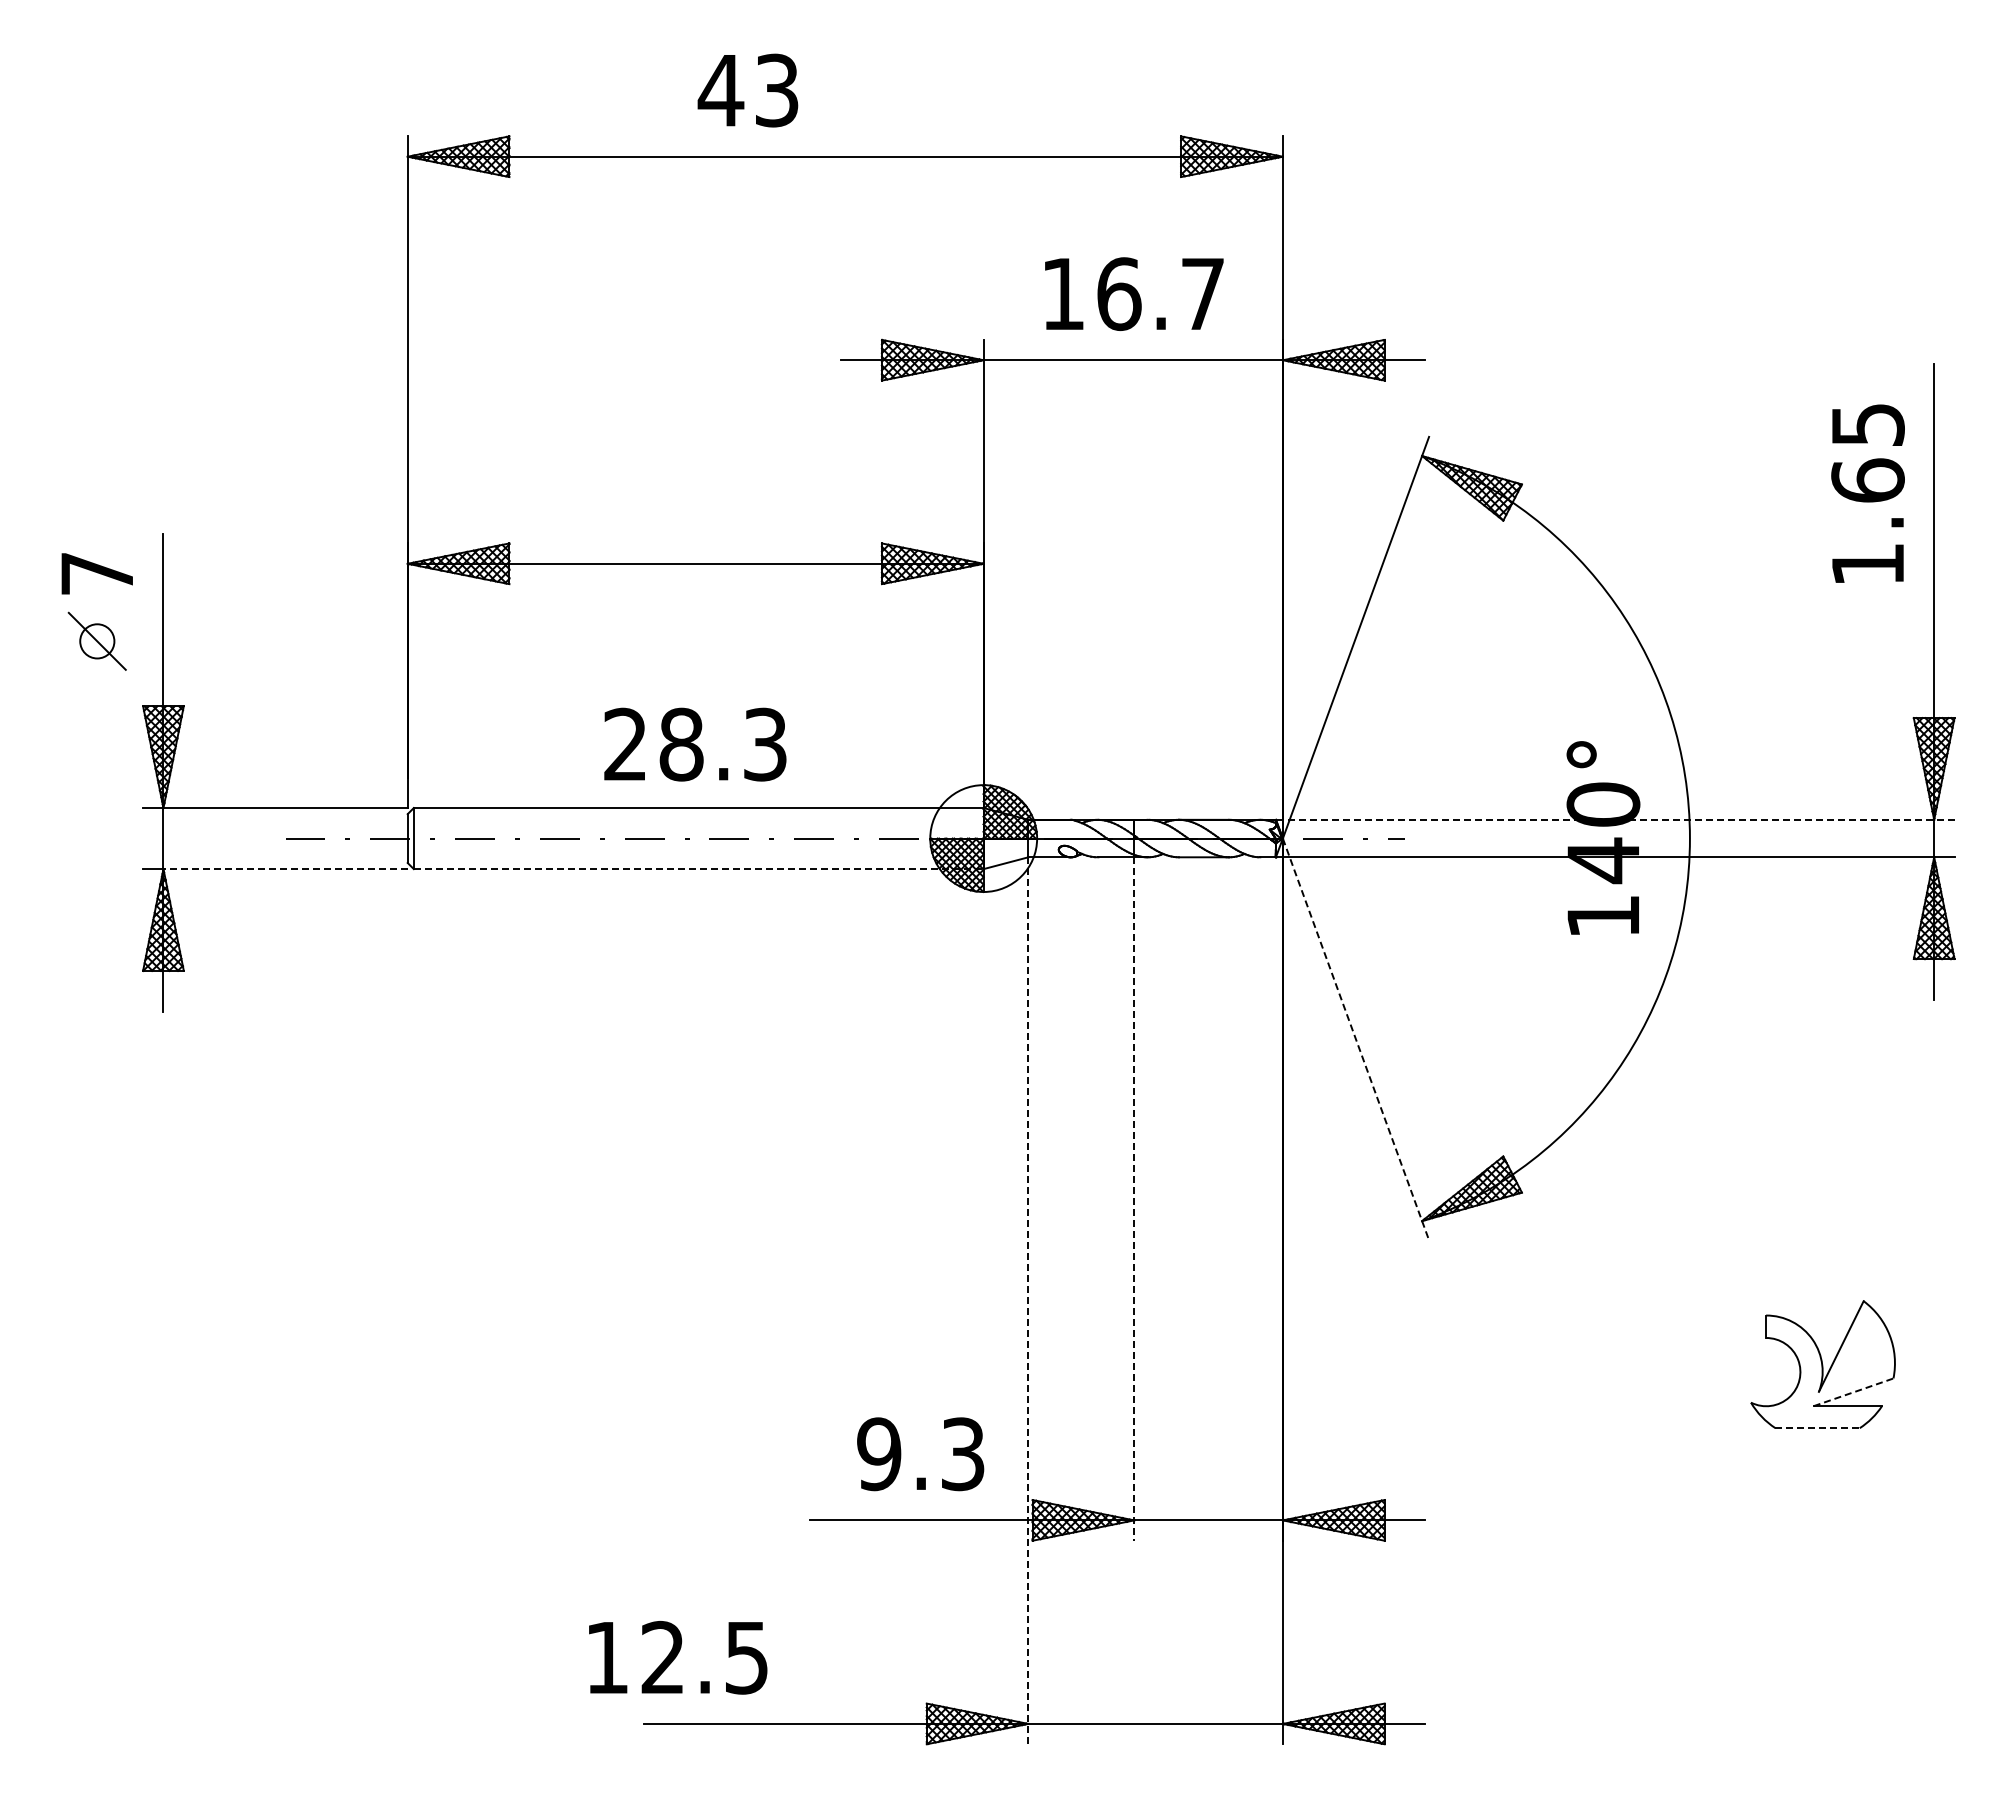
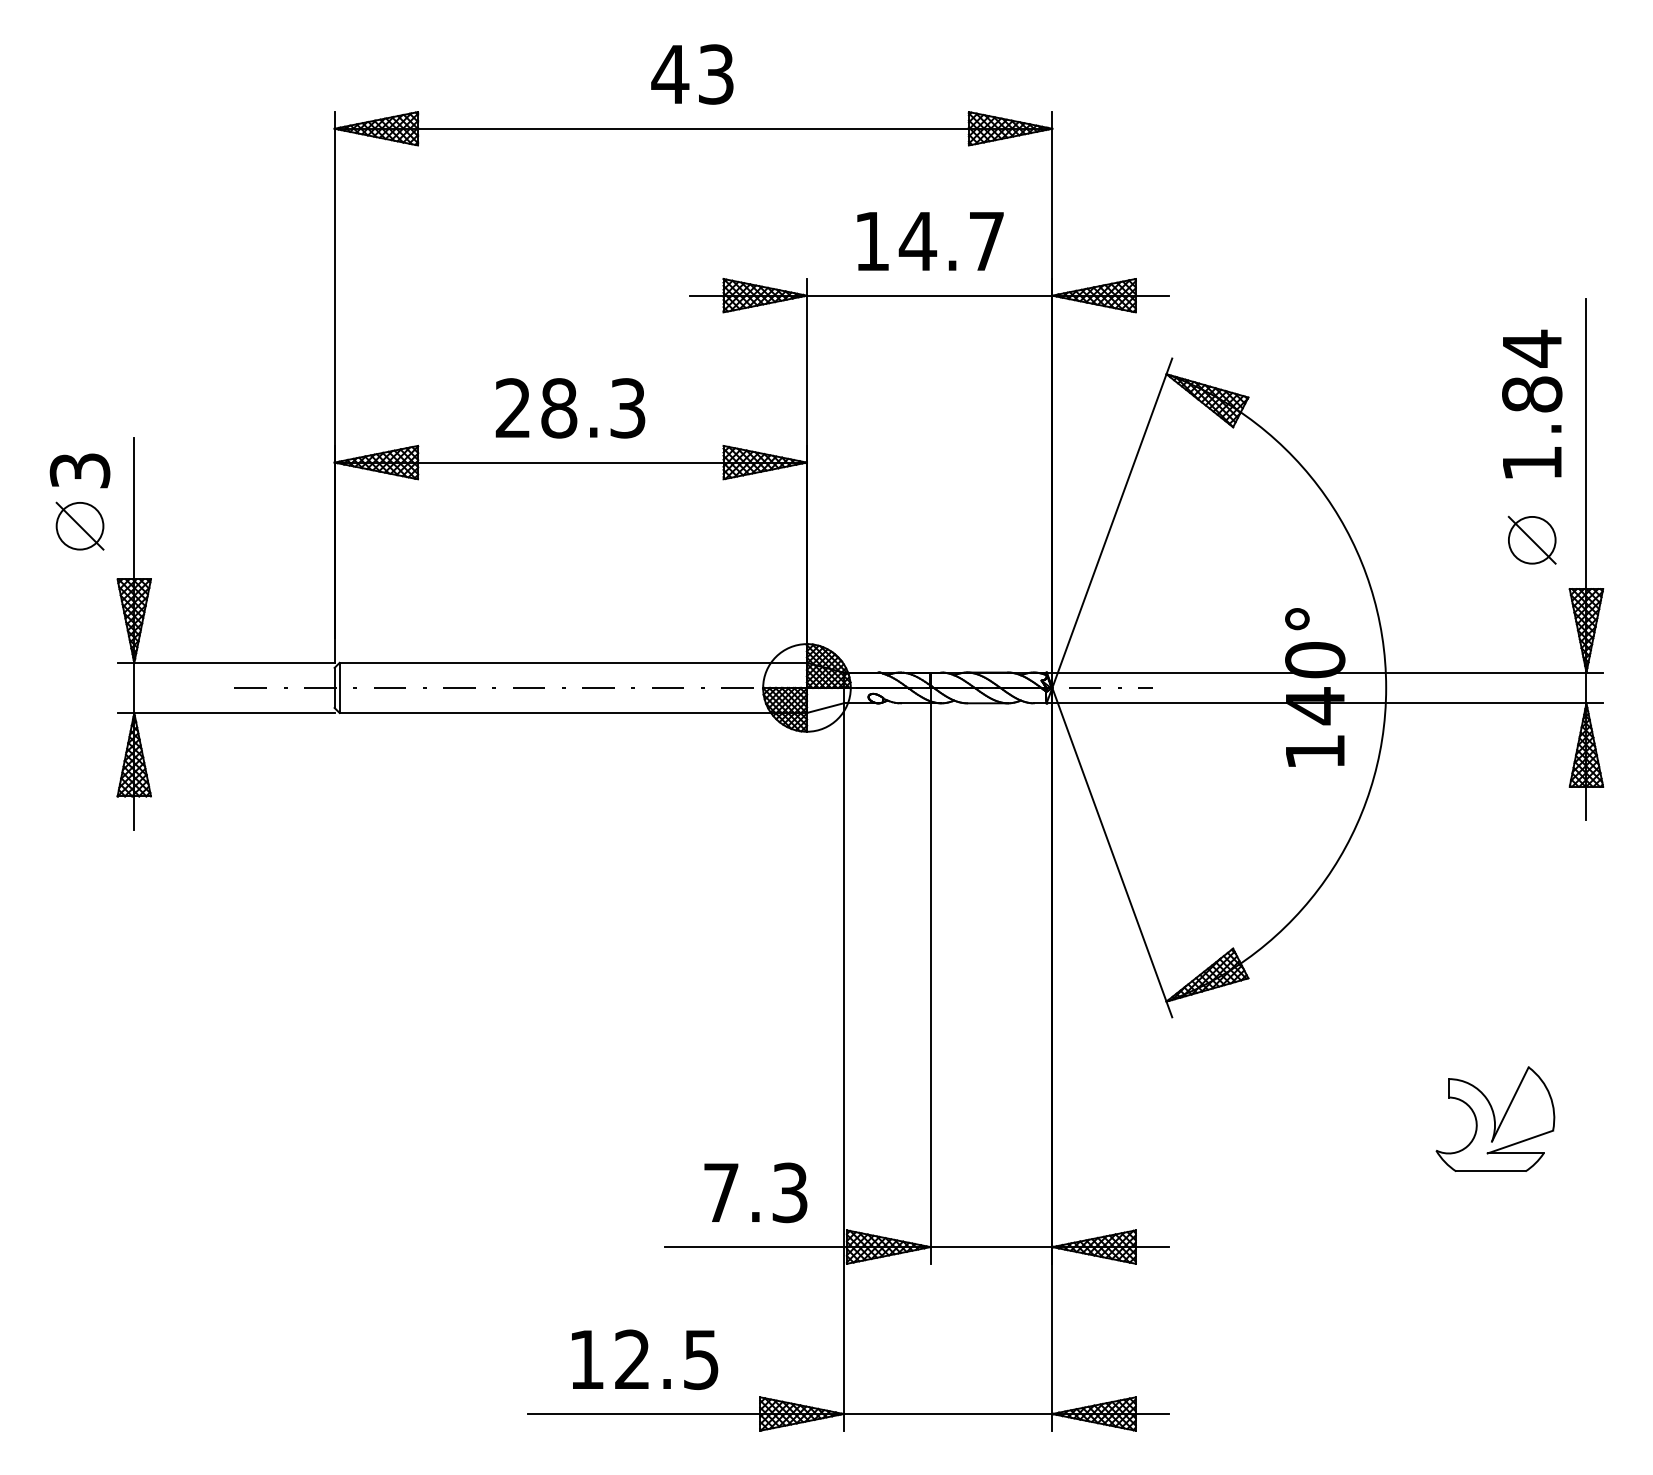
text: (747, 90) -> (692, 74), moved
text: (1118, 294) -> (917, 241), 16.7 -> 14.7
text: (1867, 451) -> (1531, 370), 1.65 -> 1.84
text: (97, 573) -> (80, 470), 7 -> 3
circle: (96, 640) -> (79, 525), size x1.67
part: (1867, 658) -> (1531, 540), added
text: (695, 744) -> (570, 408), moved
line: (1614, 819) -> (1324, 672), dashed -> solid
line: (285, 869) -> (234, 713), dashed -> solid
line: (698, 869) -> (573, 713), dashed -> solid
line: (1355, 1039) -> (1111, 852), dashed -> solid
line: (1134, 1199) -> (930, 983), dashed -> solid
line: (1028, 1301) -> (843, 1067), dashed -> solid
line: (1854, 1392) -> (1521, 1142), dashed -> solid
line: (1818, 1428) -> (1491, 1171), dashed -> solid
text: (879, 1454) -> (721, 1193), 9.3 -> 7.3
text: (678, 1657) -> (645, 1359), moved

